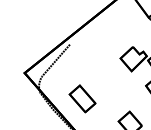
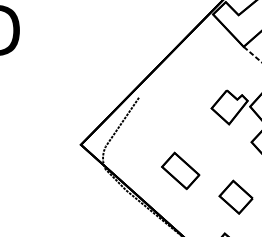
part: (82, 98) -> (180, 170), moved

